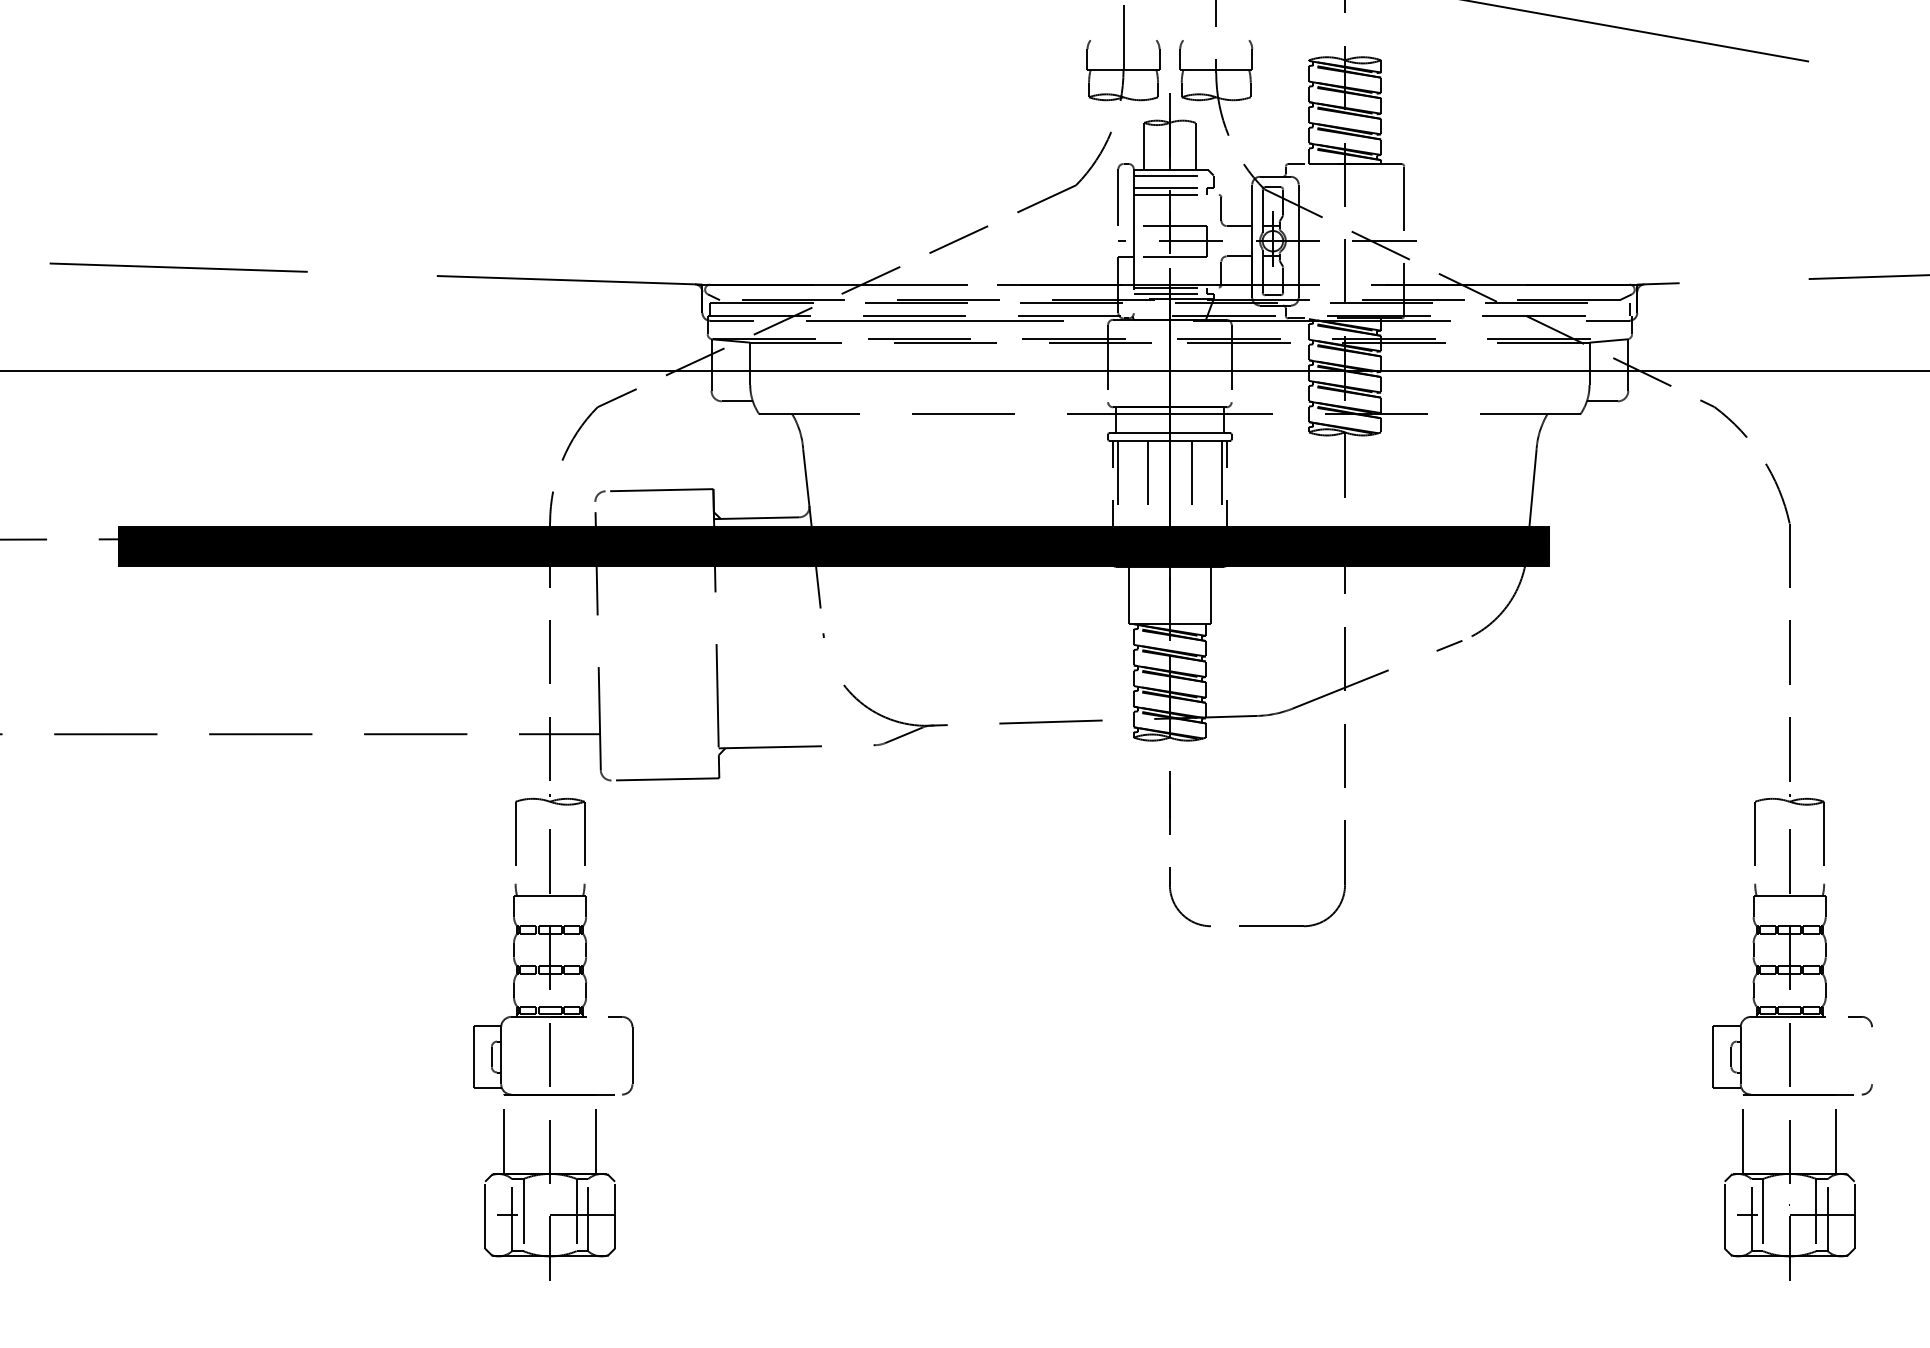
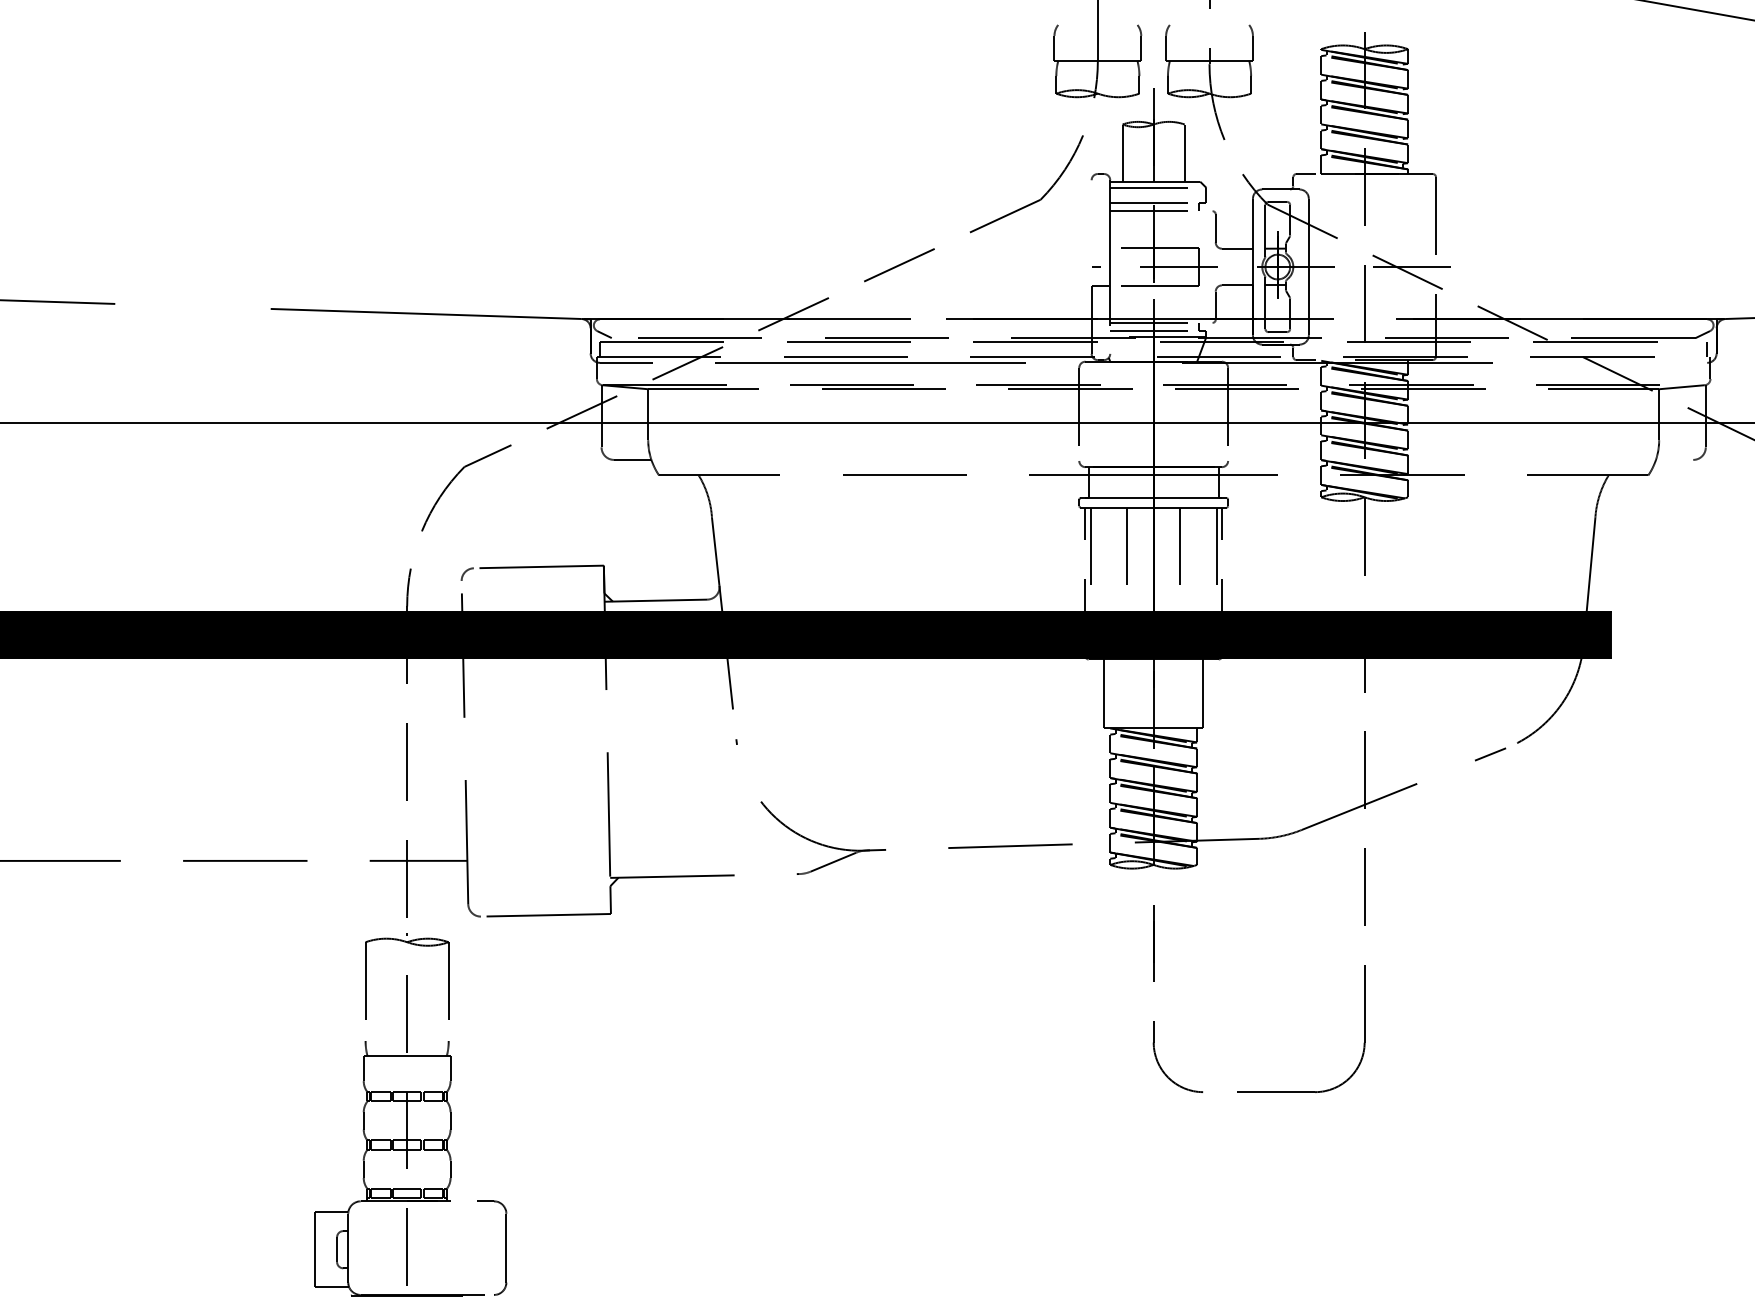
line: (1118, 197) -> (1091, 214), removed
line: (1607, 320) -> (1680, 362), removed
line: (1601, 401) -> (1673, 460), removed

